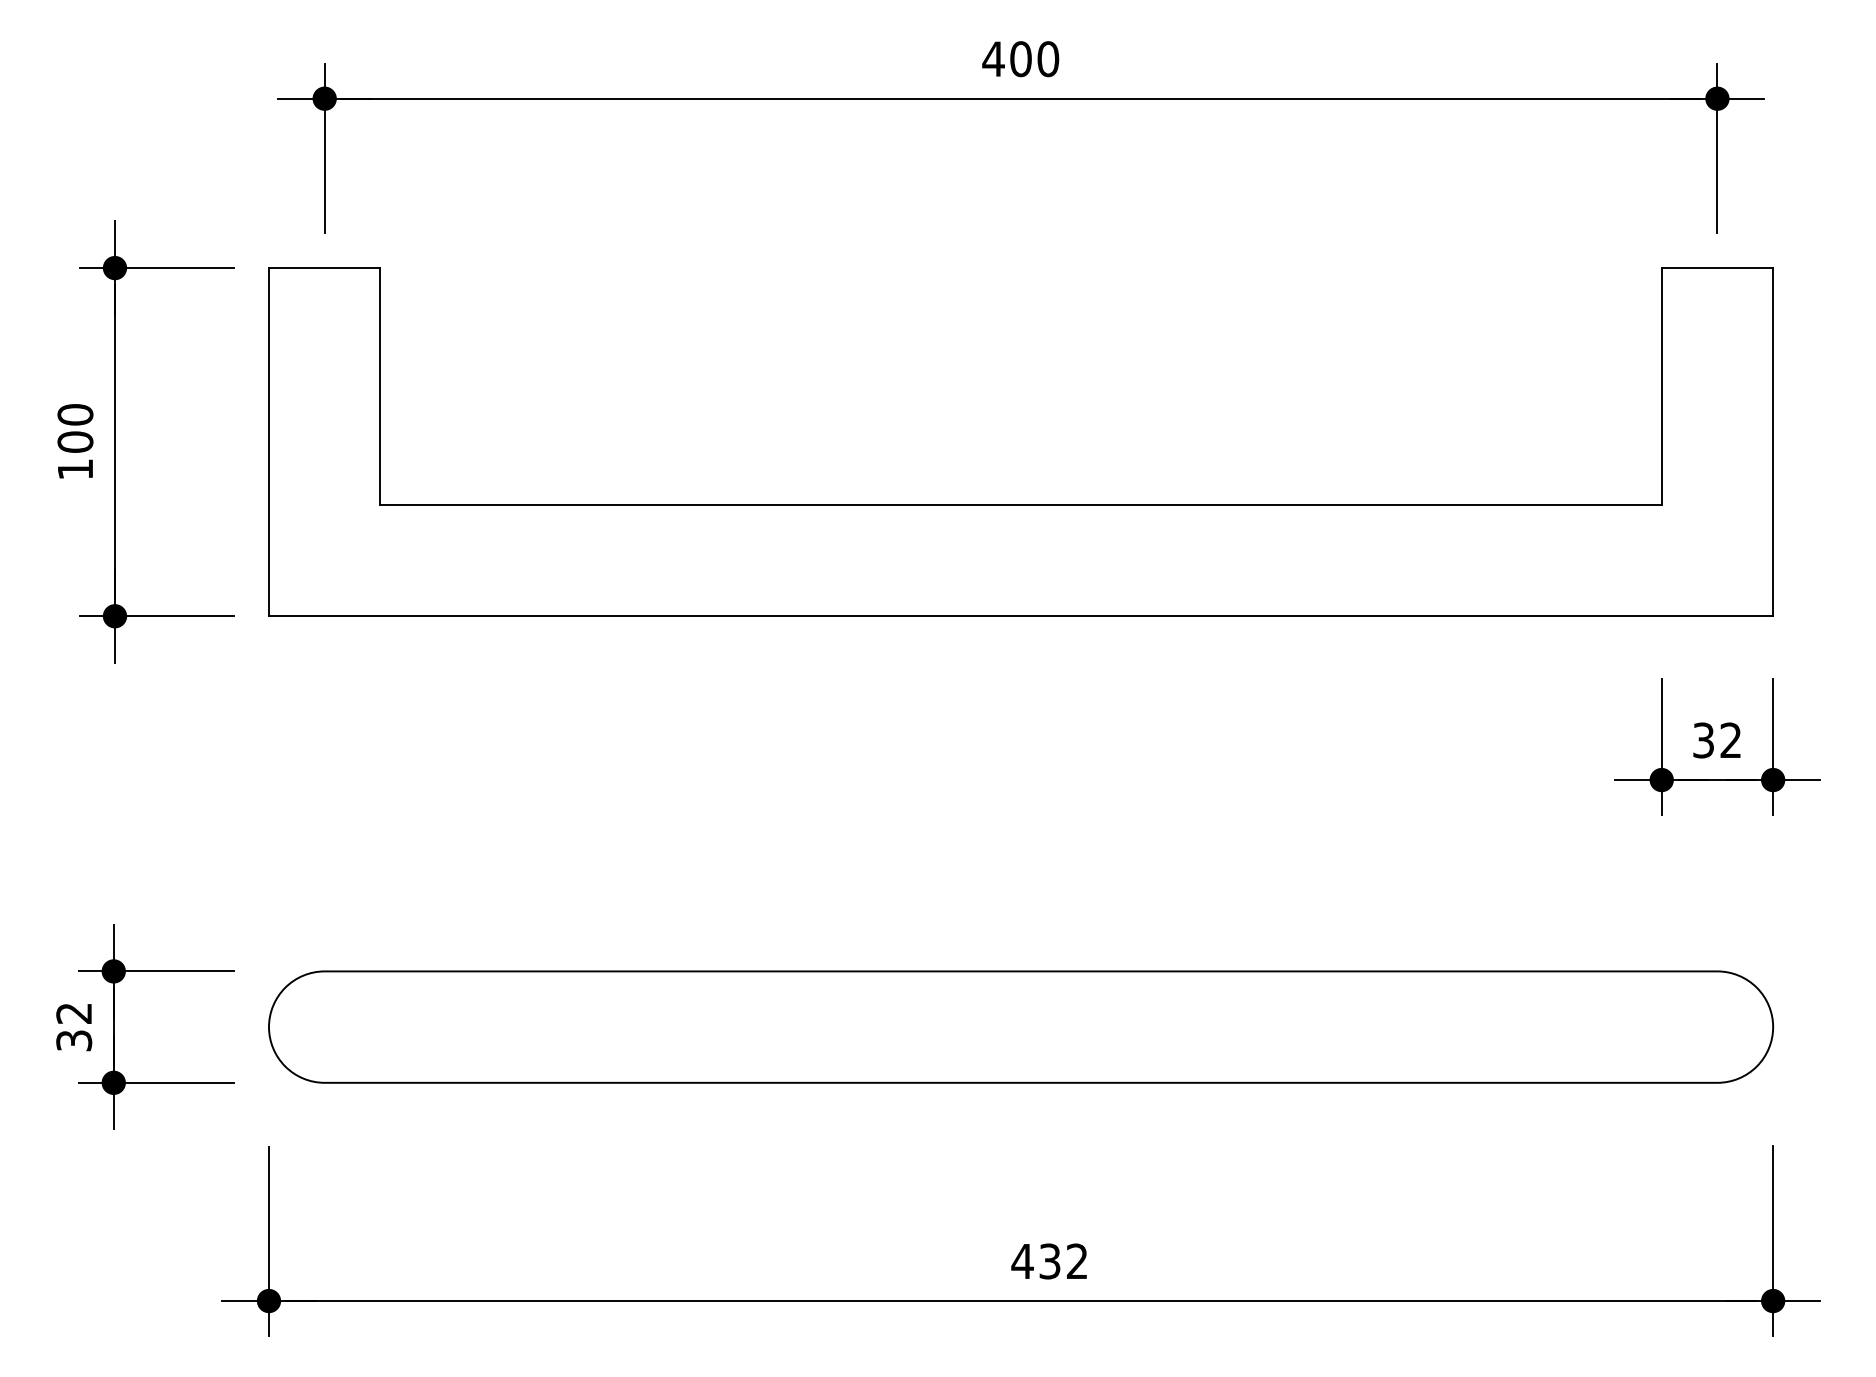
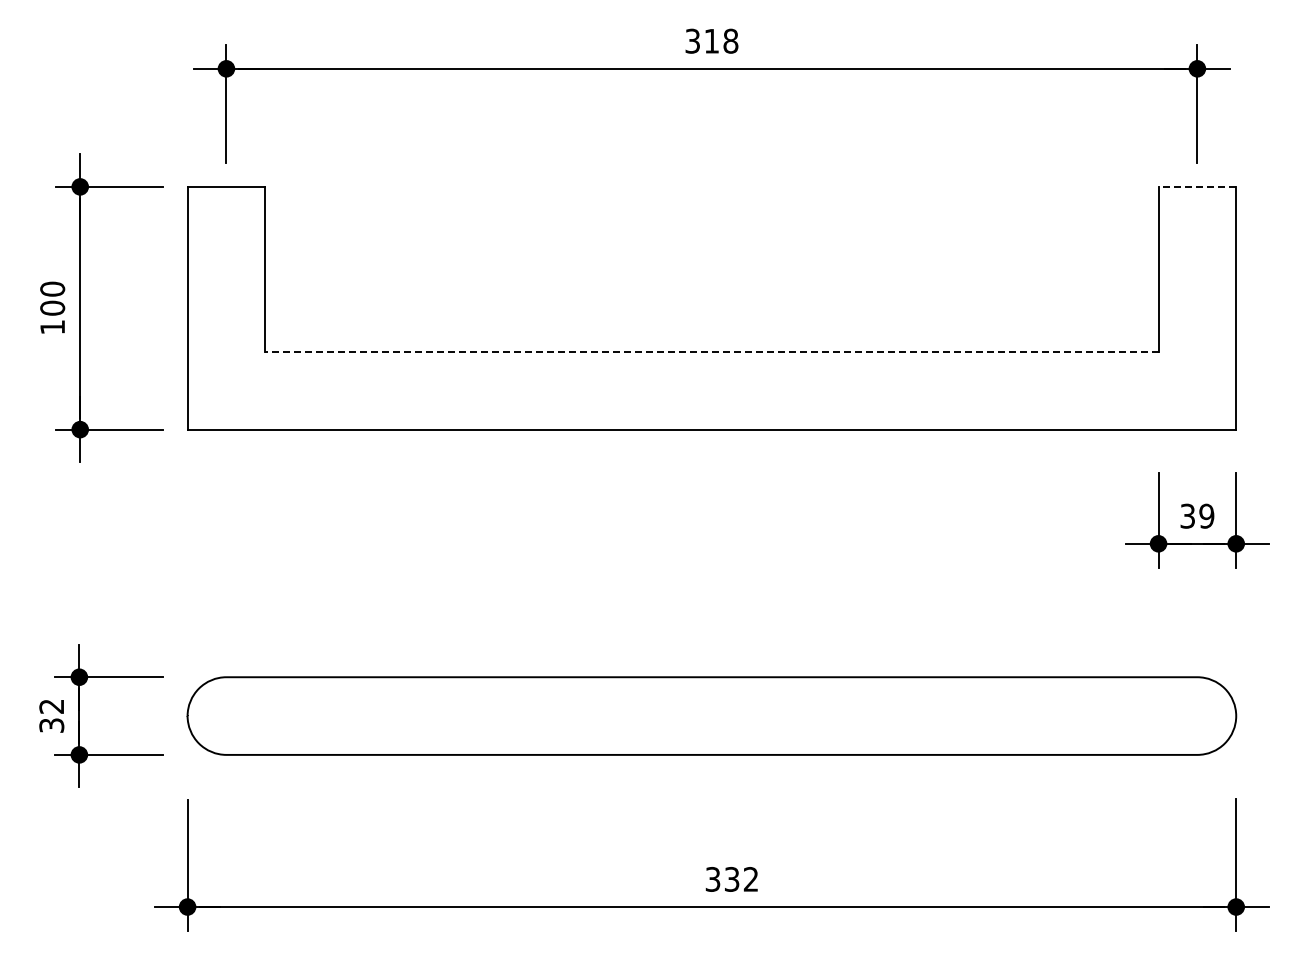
text: (1020, 58) -> (711, 40), 400 -> 318
line: (1717, 267) -> (1197, 186), solid -> dashed
line: (1020, 504) -> (711, 351), solid -> dashed
text: (1730, 739) -> (1206, 515), 32 -> 39
text: (1021, 1260) -> (712, 878), 432 -> 332

